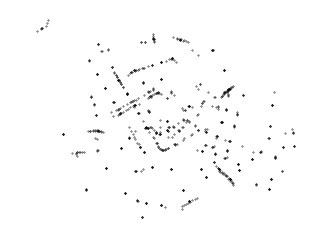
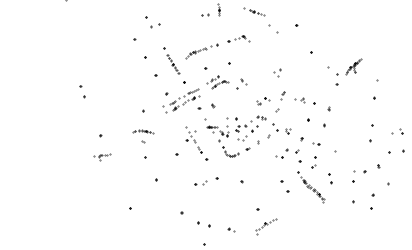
part: (220, 91) -> (344, 66), moved
part: (92, 100) -> (82, 91), moved
part: (78, 154) -> (102, 158), moved
part: (256, 155) -> (359, 176), moved

